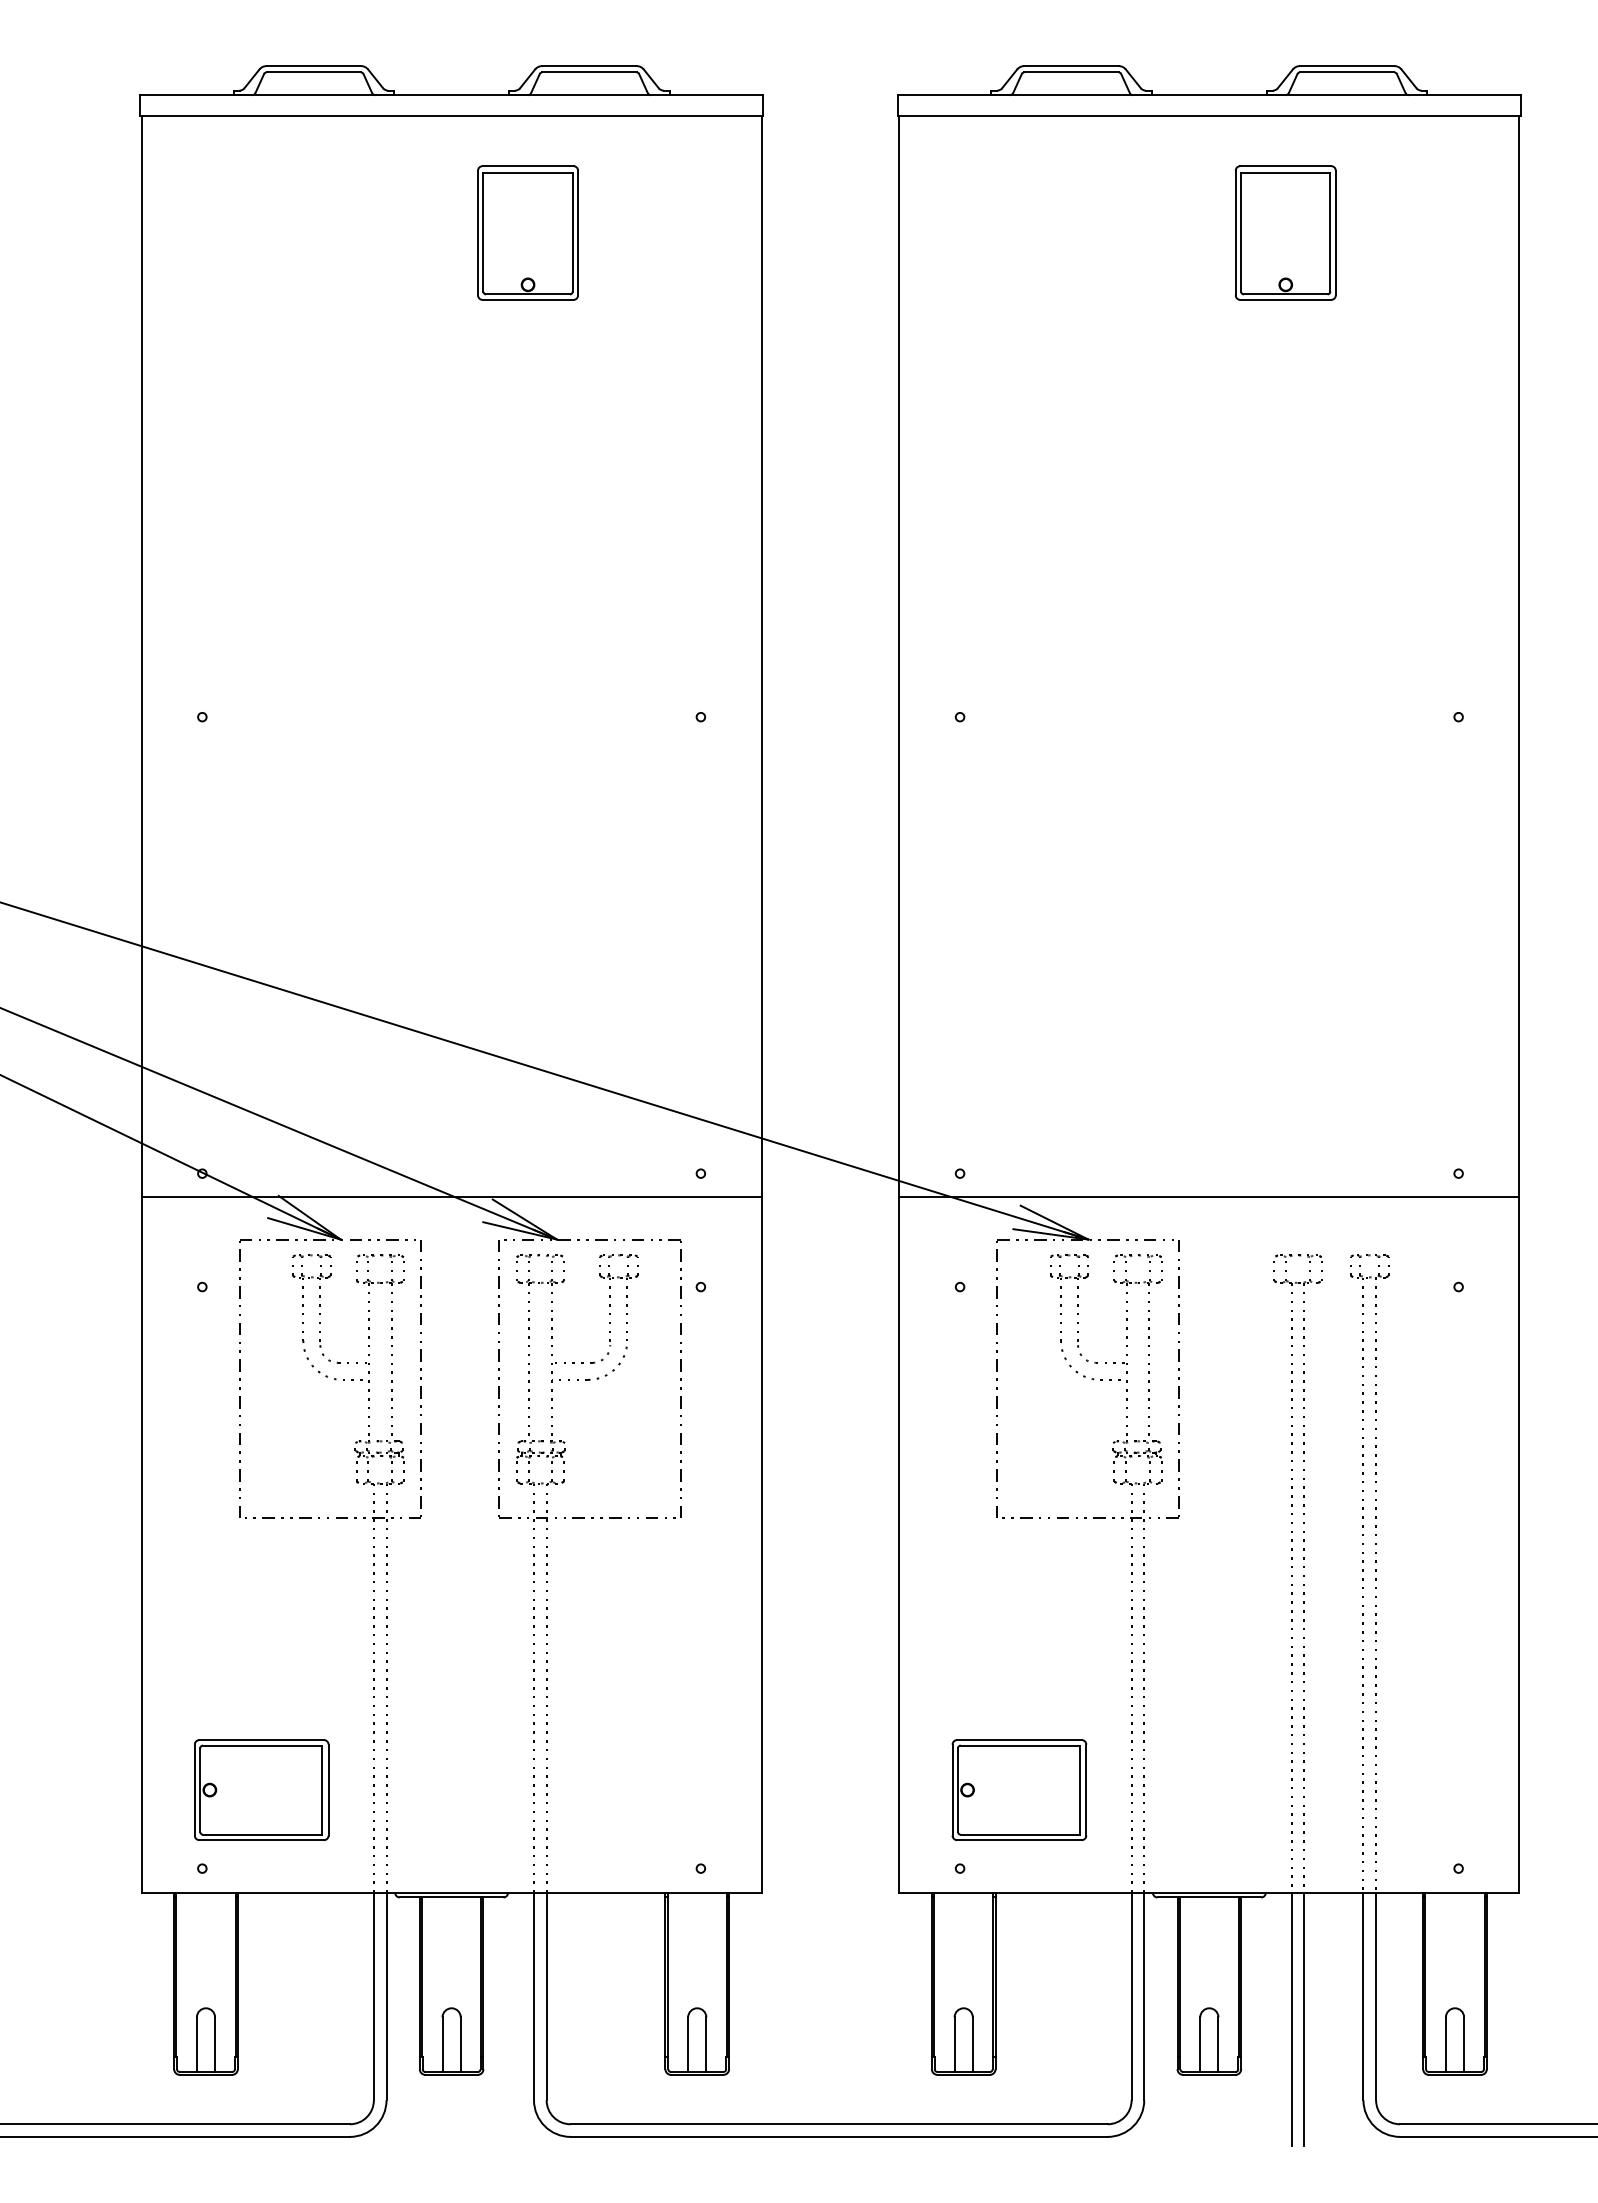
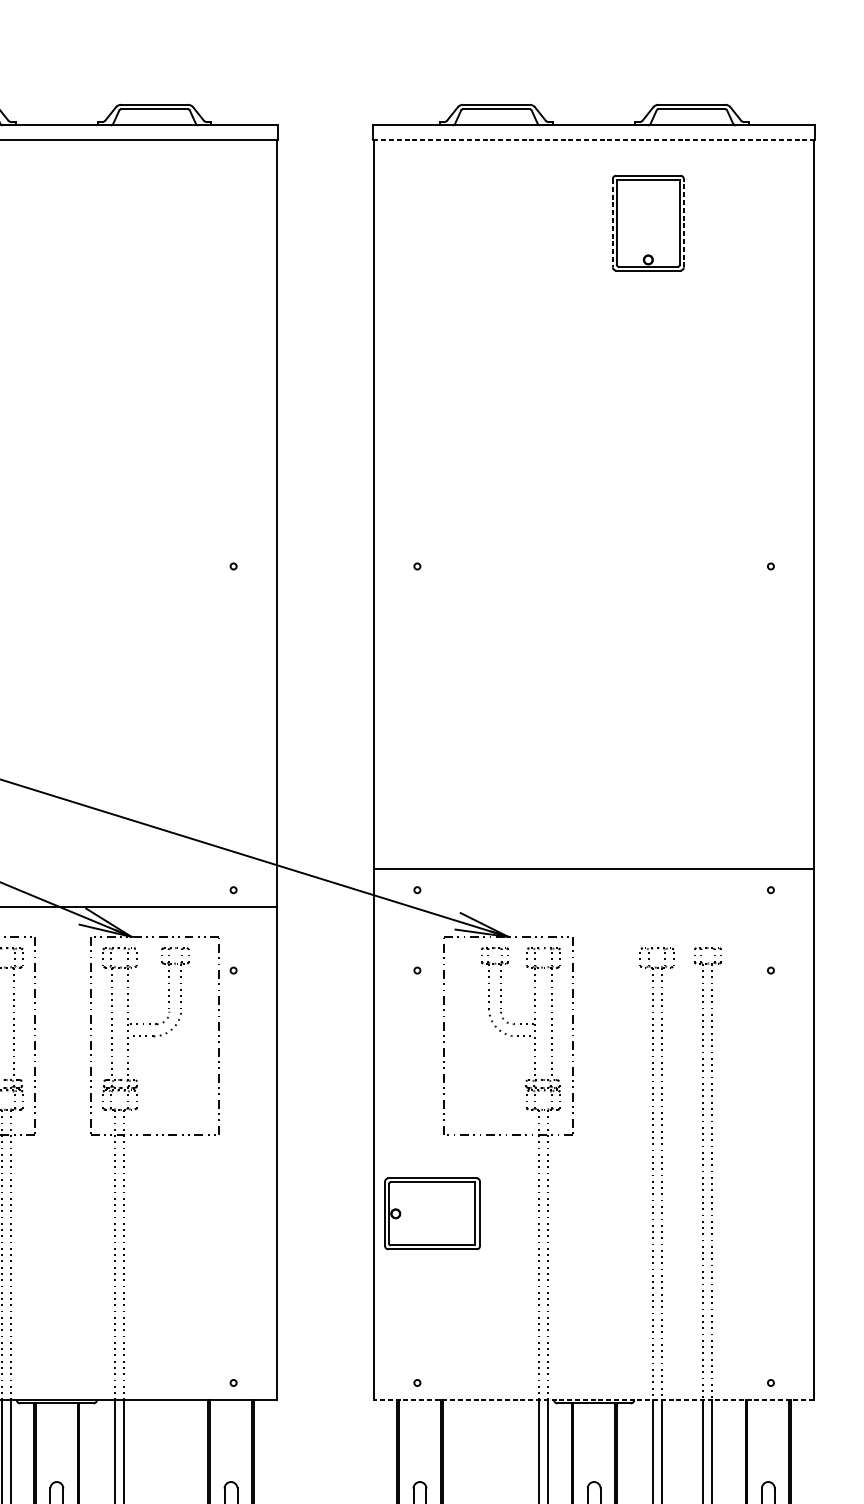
line: (1209, 116) -> (594, 140), solid -> dashed
part: (527, 232) -> (110, 222), removed
line: (1335, 232) -> (683, 222), solid -> dashed
line: (1235, 233) -> (612, 223), solid -> dashed
line: (1209, 1197) -> (594, 869), moved
part: (1019, 1789) -> (432, 1213), moved
line: (1209, 1892) -> (594, 1399), solid -> dashed

